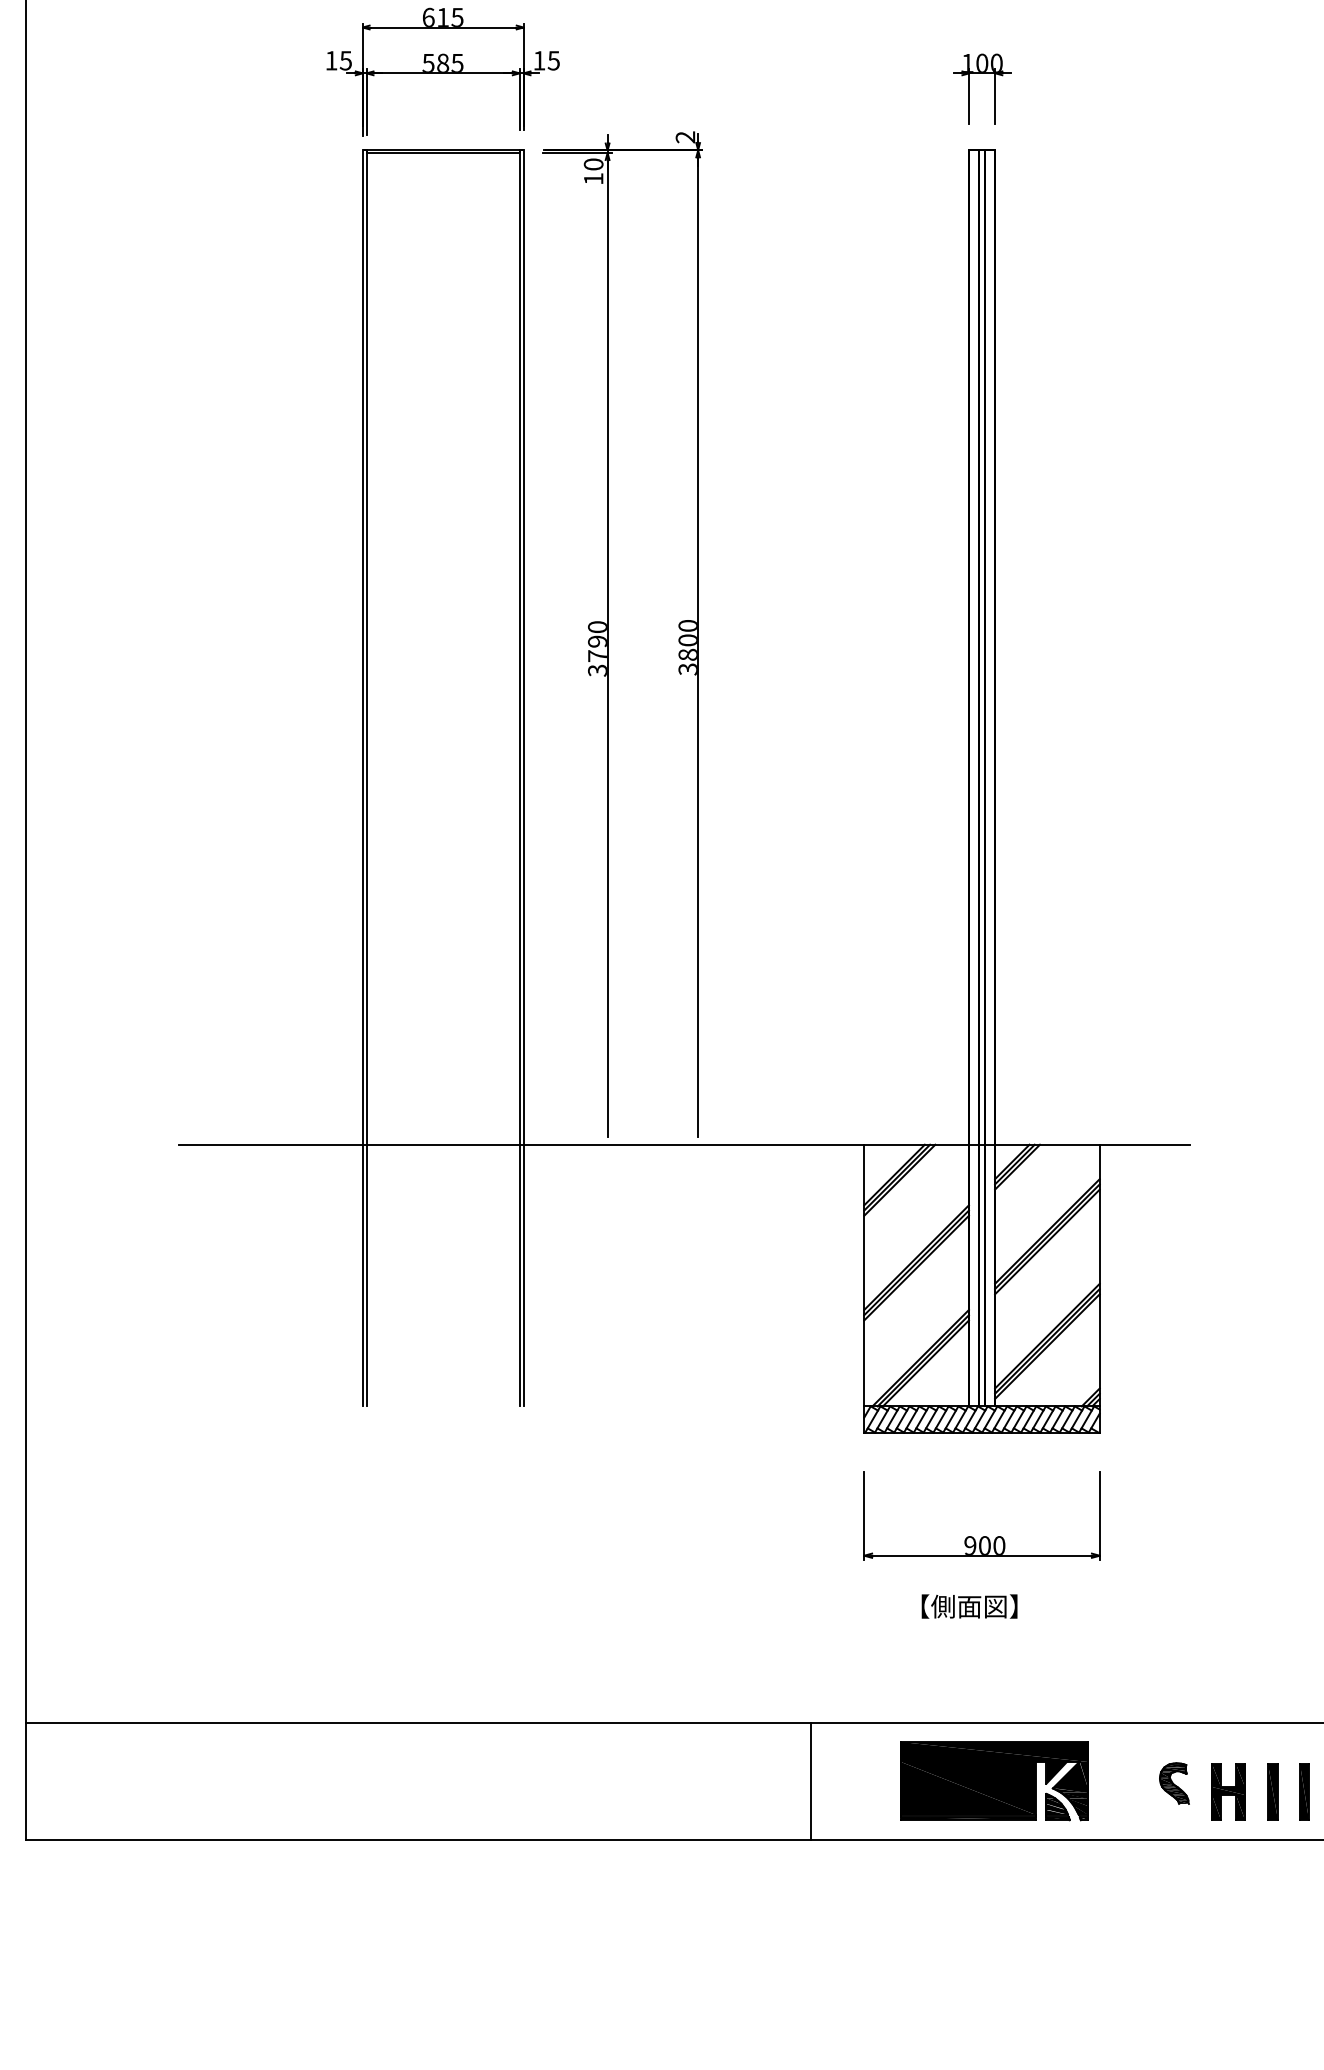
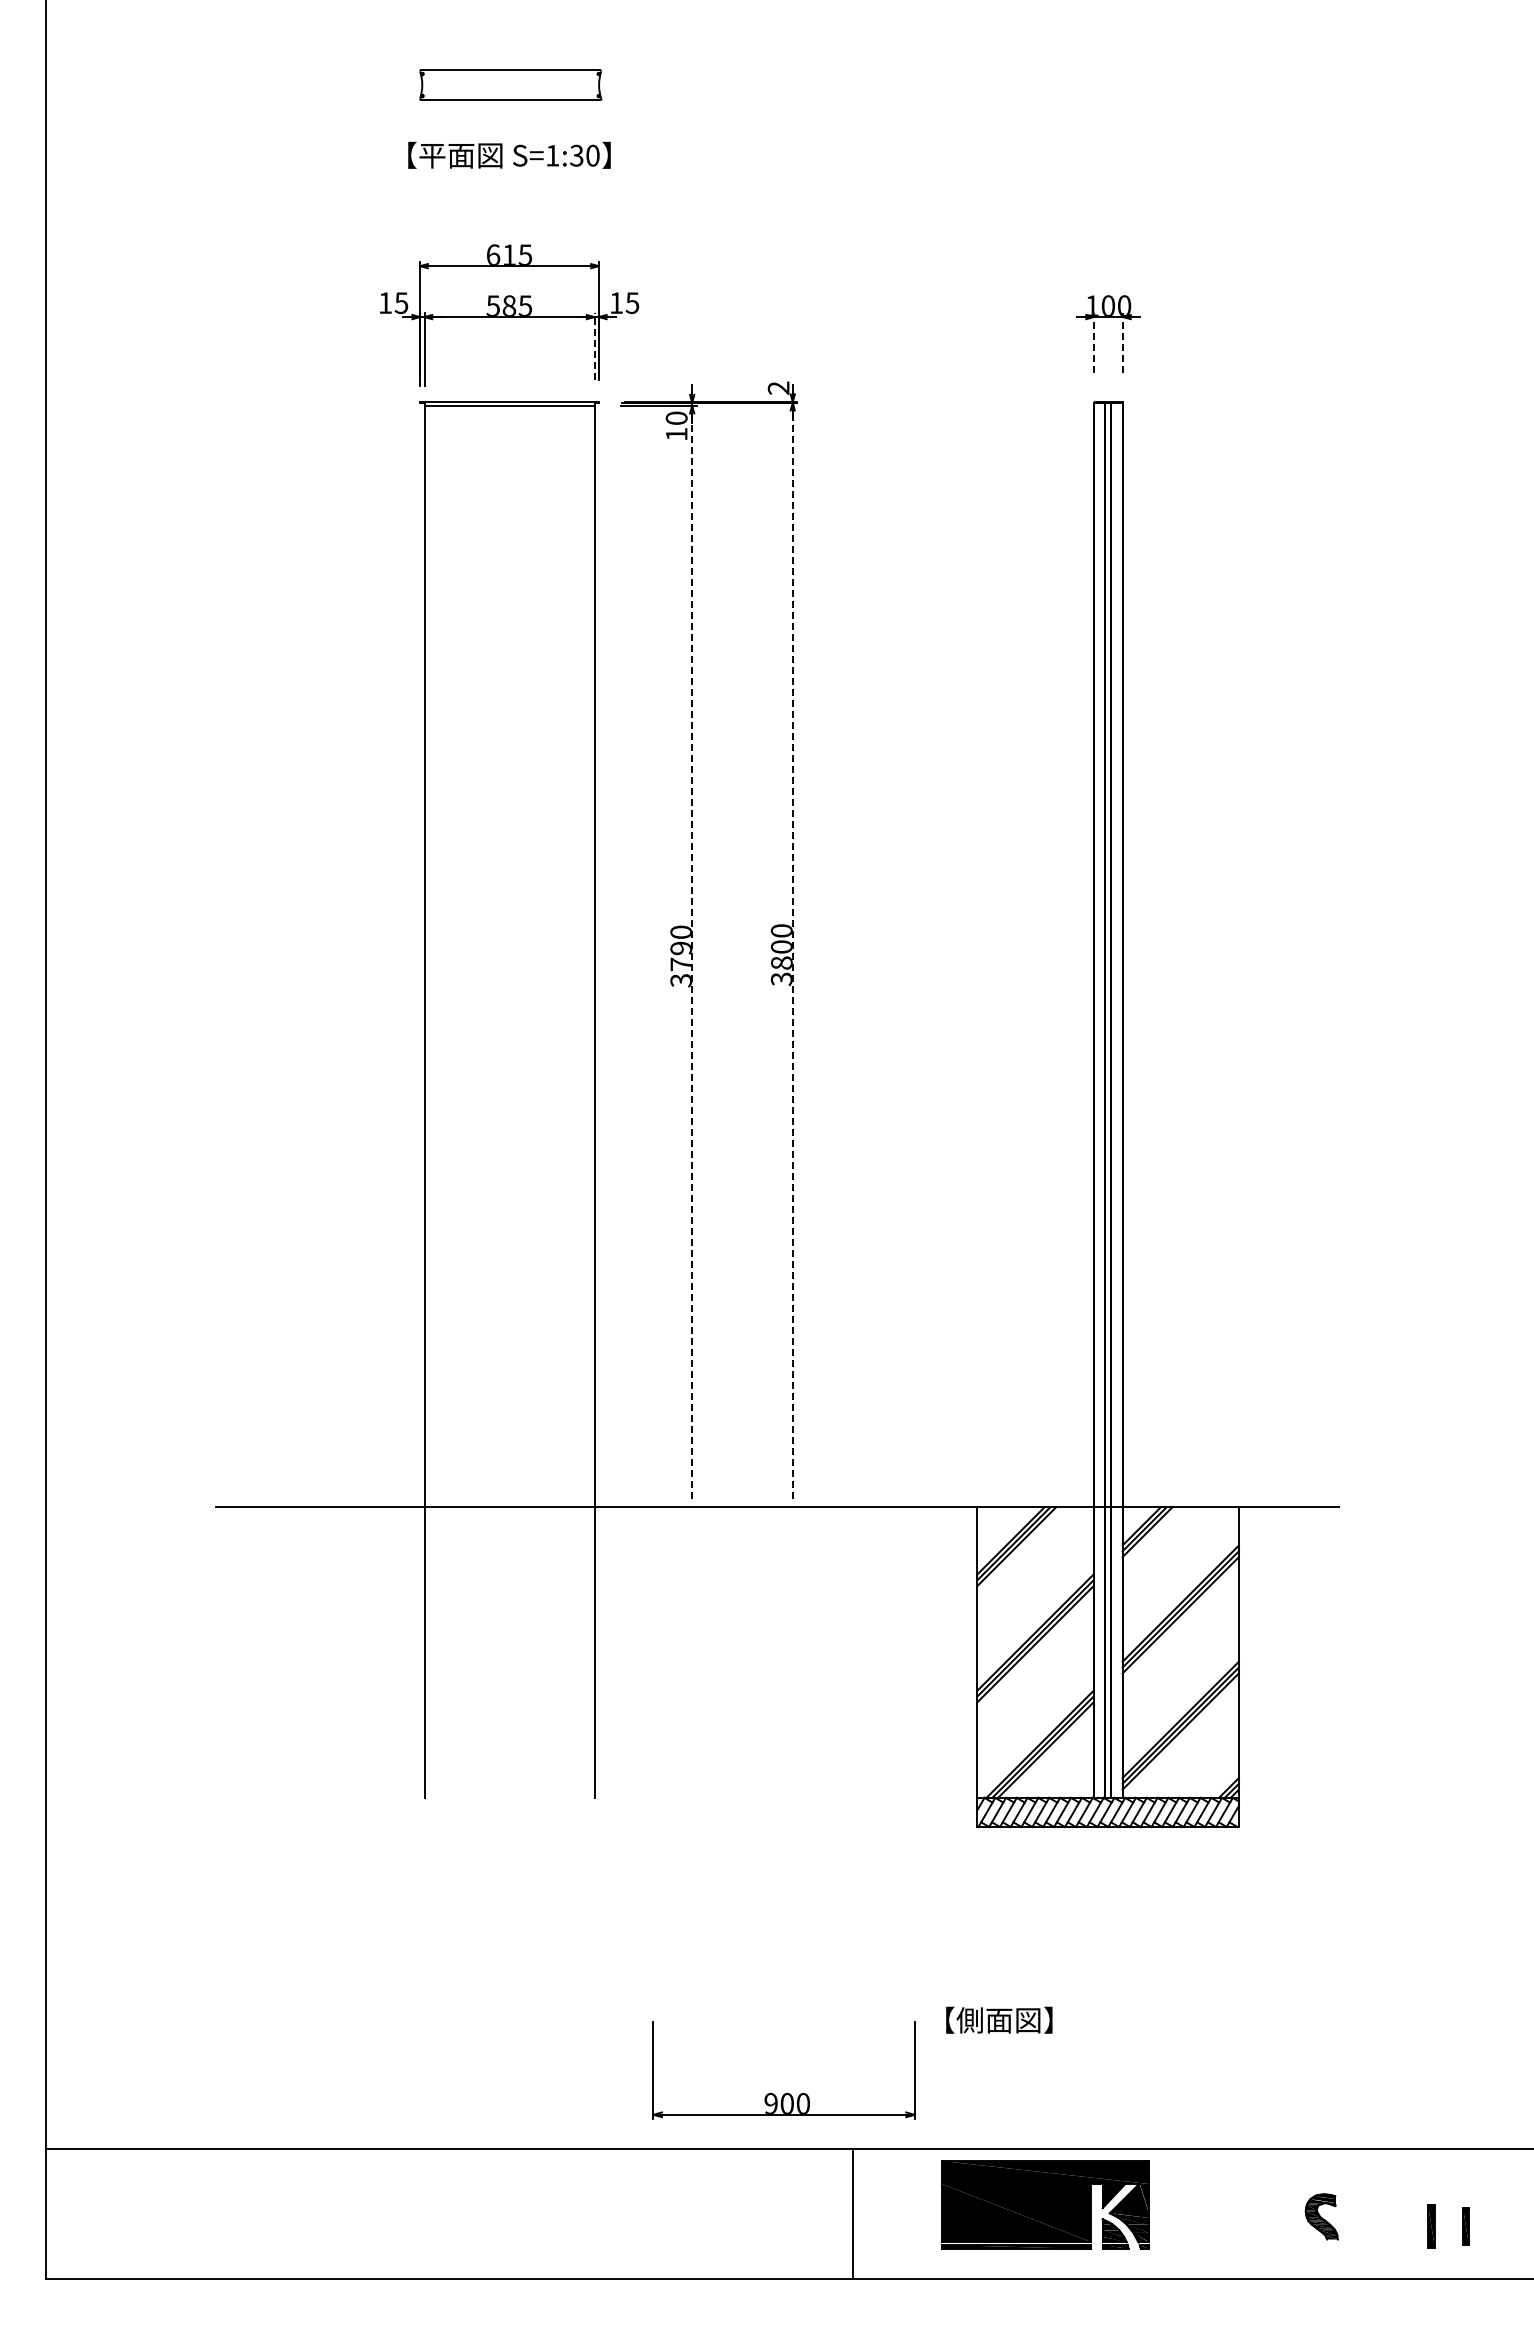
line: (969, 96) -> (1094, 342), solid -> dashed
line: (995, 96) -> (1123, 342), solid -> dashed
line: (519, 99) -> (594, 346), solid -> dashed
line: (697, 647) -> (792, 954), solid -> dashed
line: (607, 648) -> (692, 955), solid -> dashed
line: (363, 777) -> (420, 1099), removed
line: (523, 777) -> (598, 1099), removed
part: (982, 1536) -> (784, 2093), moved
text: (969, 1605) -> (999, 2019), moved
part: (994, 1780) -> (1045, 2204), moved
line: (810, 1781) -> (852, 2214), moved
part: (1228, 1791) -> (1381, 2225), removed
part: (1272, 1791) -> (1430, 2225), size x0.7
part: (1303, 1791) -> (1465, 2225), size x0.6

